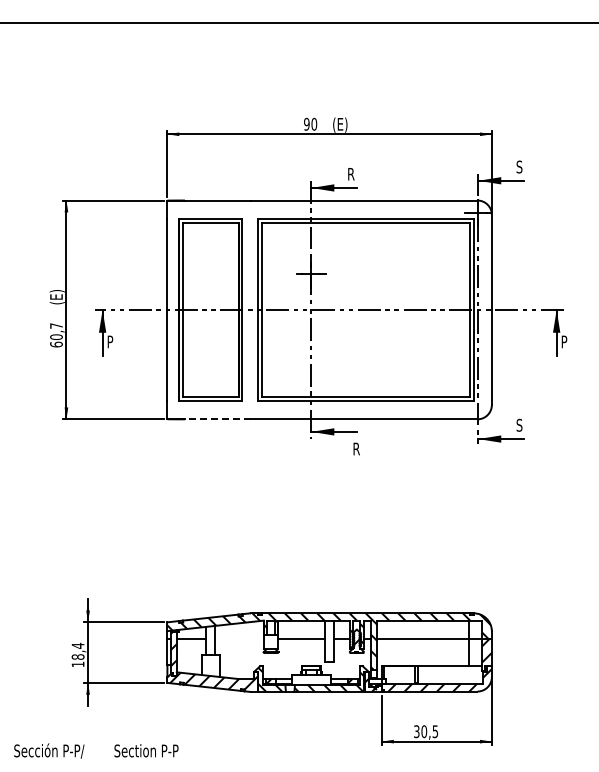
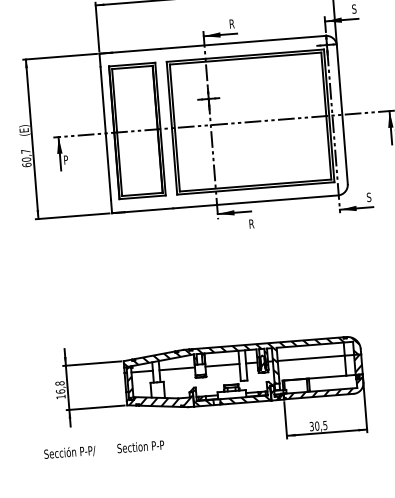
line: (217, 419) -> (148, 210), dashed -> solid
line: (239, 638) -> (177, 368), added
text: (77, 650) -> (59, 386), 18,4 -> 16,8
text: (96, 750) -> (104, 449), moved

